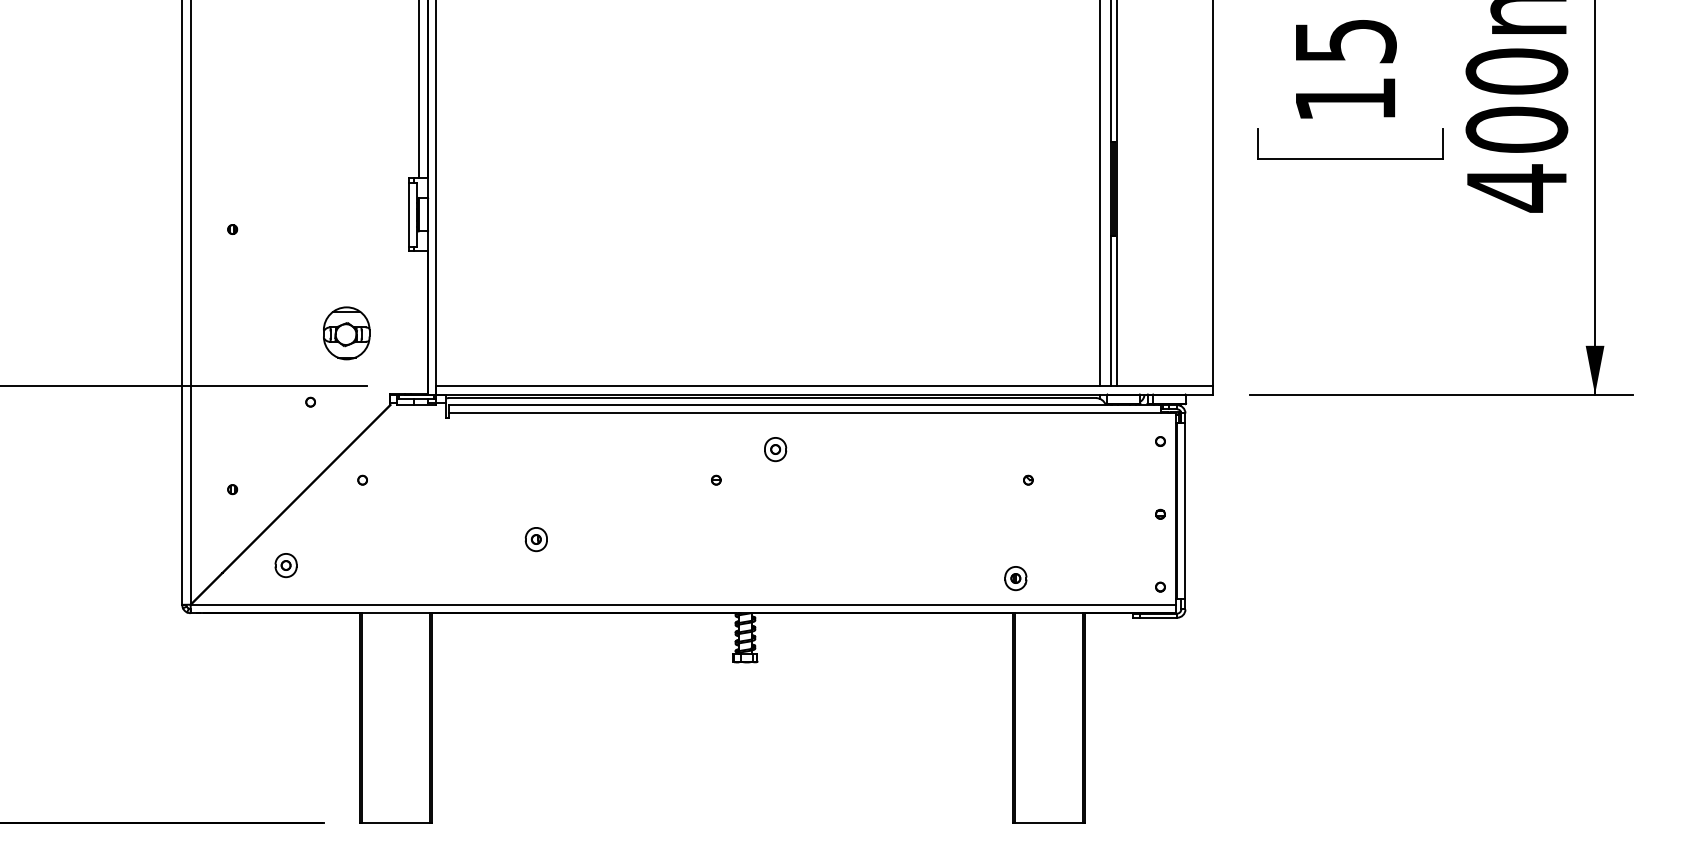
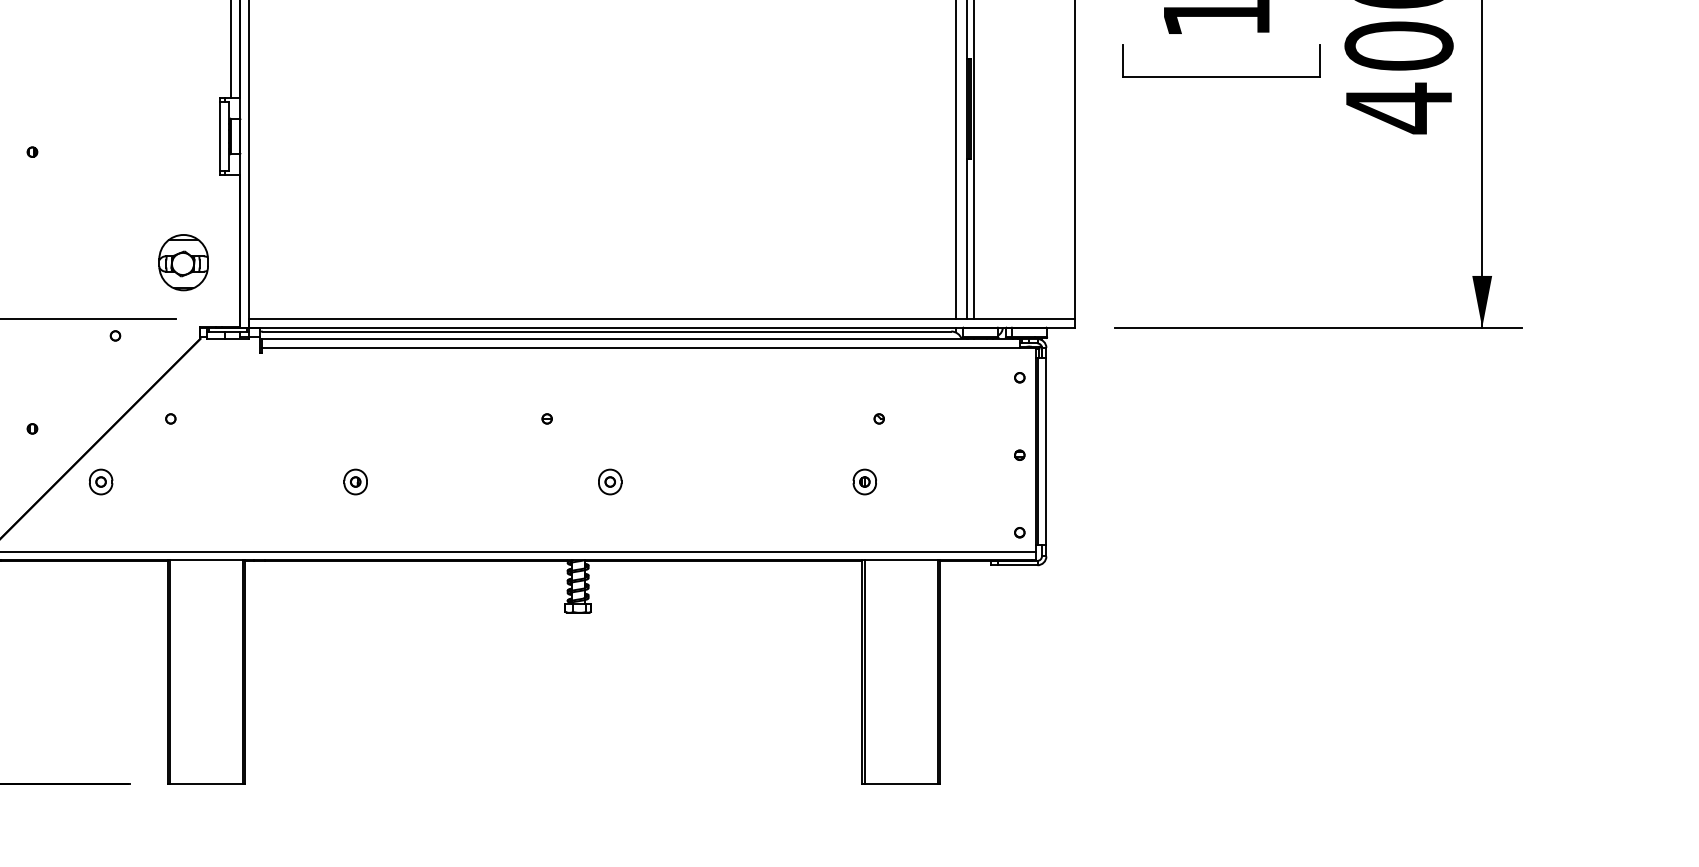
part: (346, 333) -> (183, 262), moved
part: (775, 449) -> (610, 481), moved
part: (285, 565) -> (100, 481), moved
part: (1015, 578) -> (864, 481), moved

